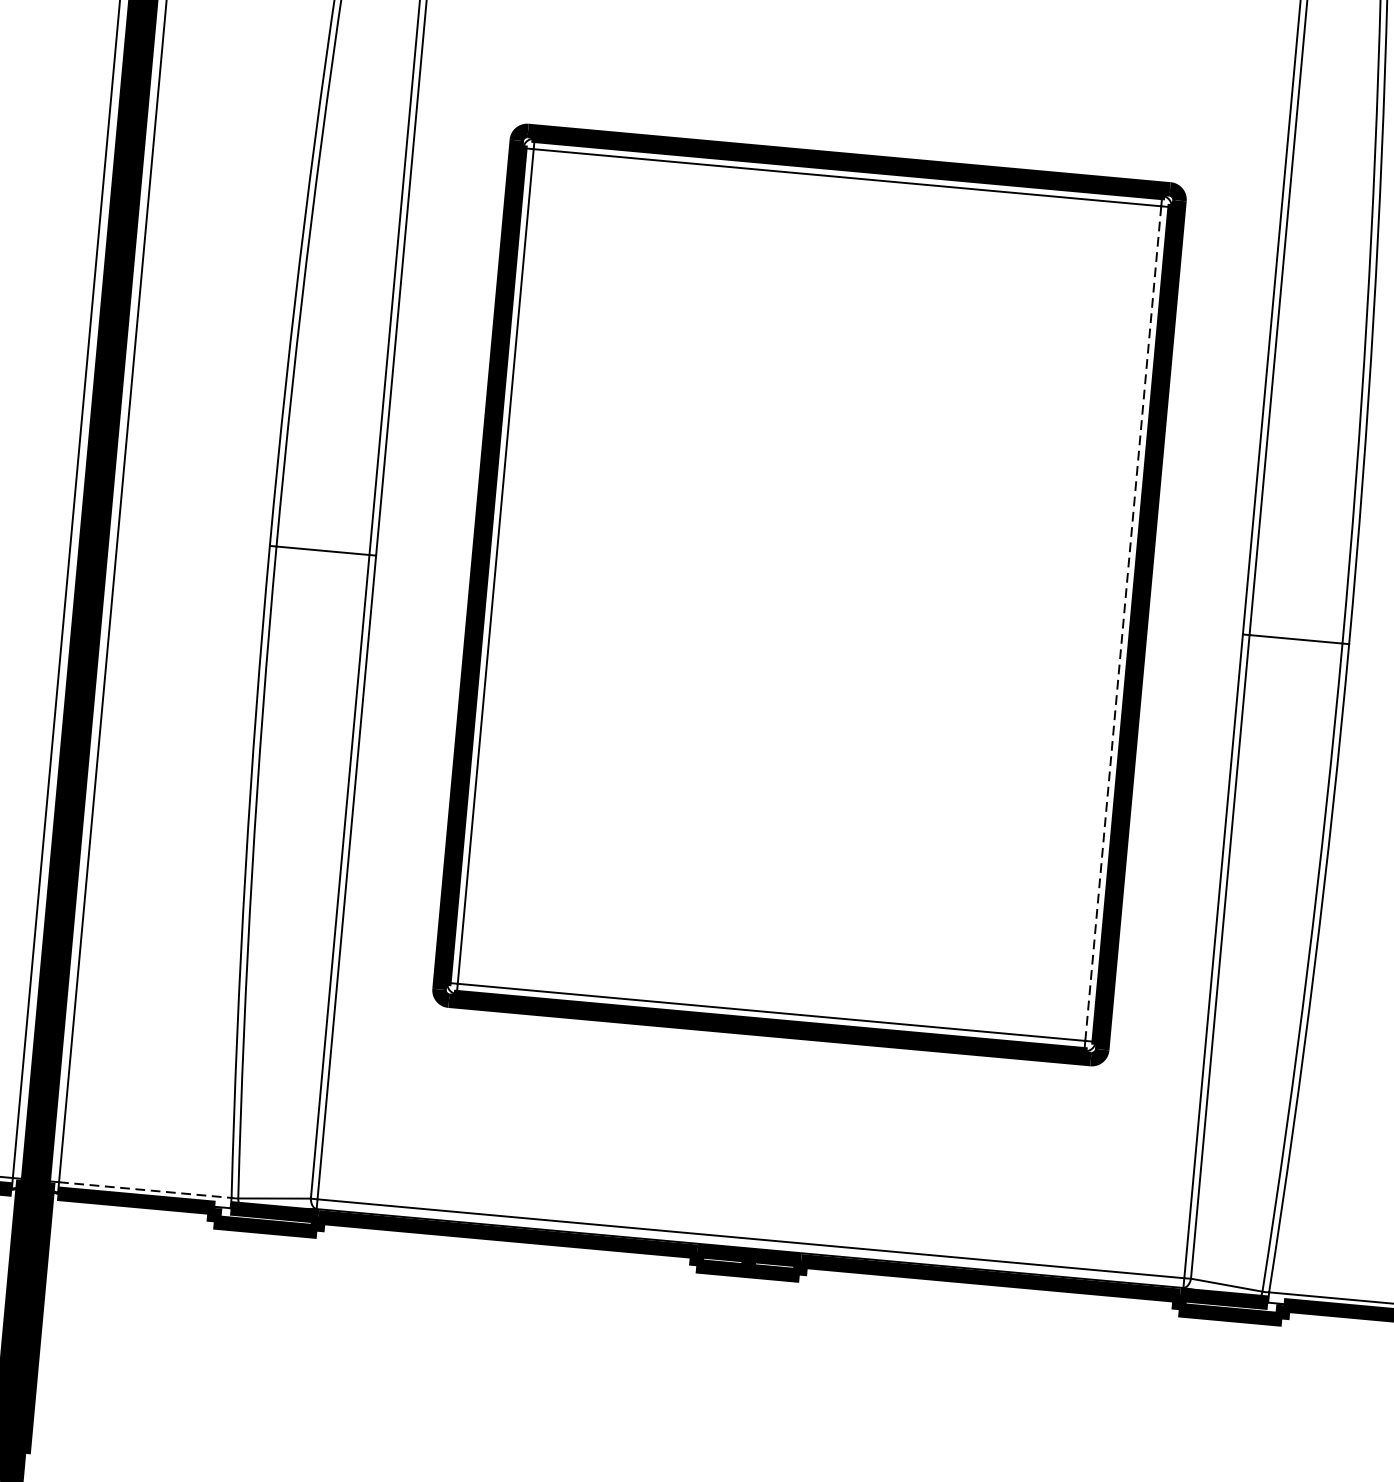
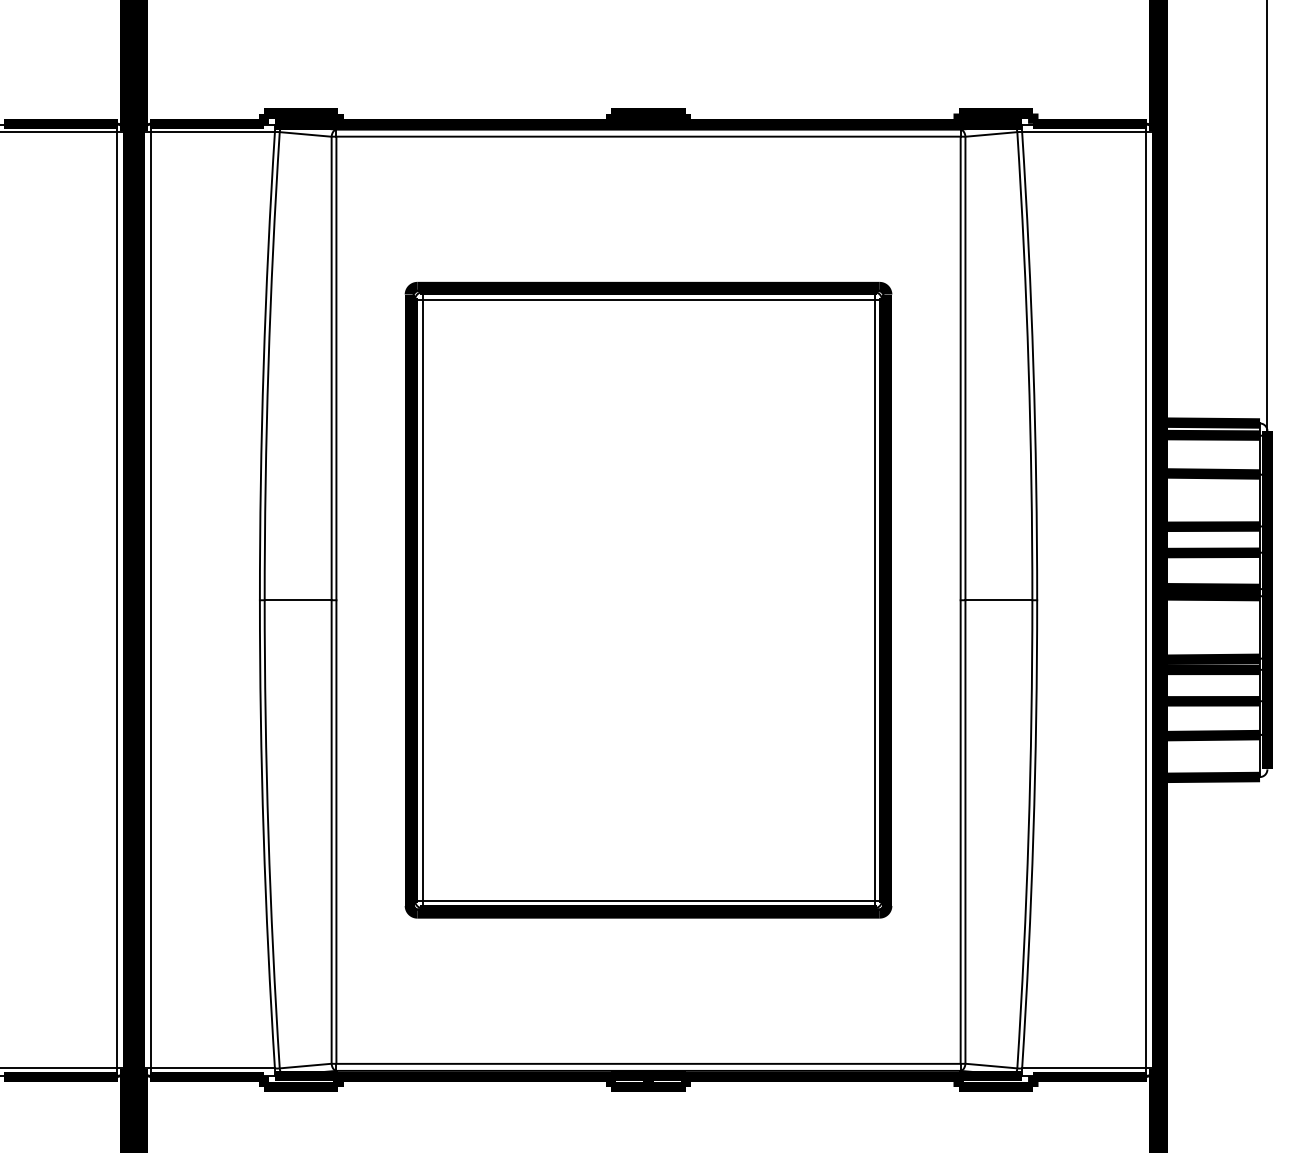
line: (1123, 623) -> (874, 600), dashed -> solid
line: (146, 1190) -> (213, 1068), dashed -> solid

